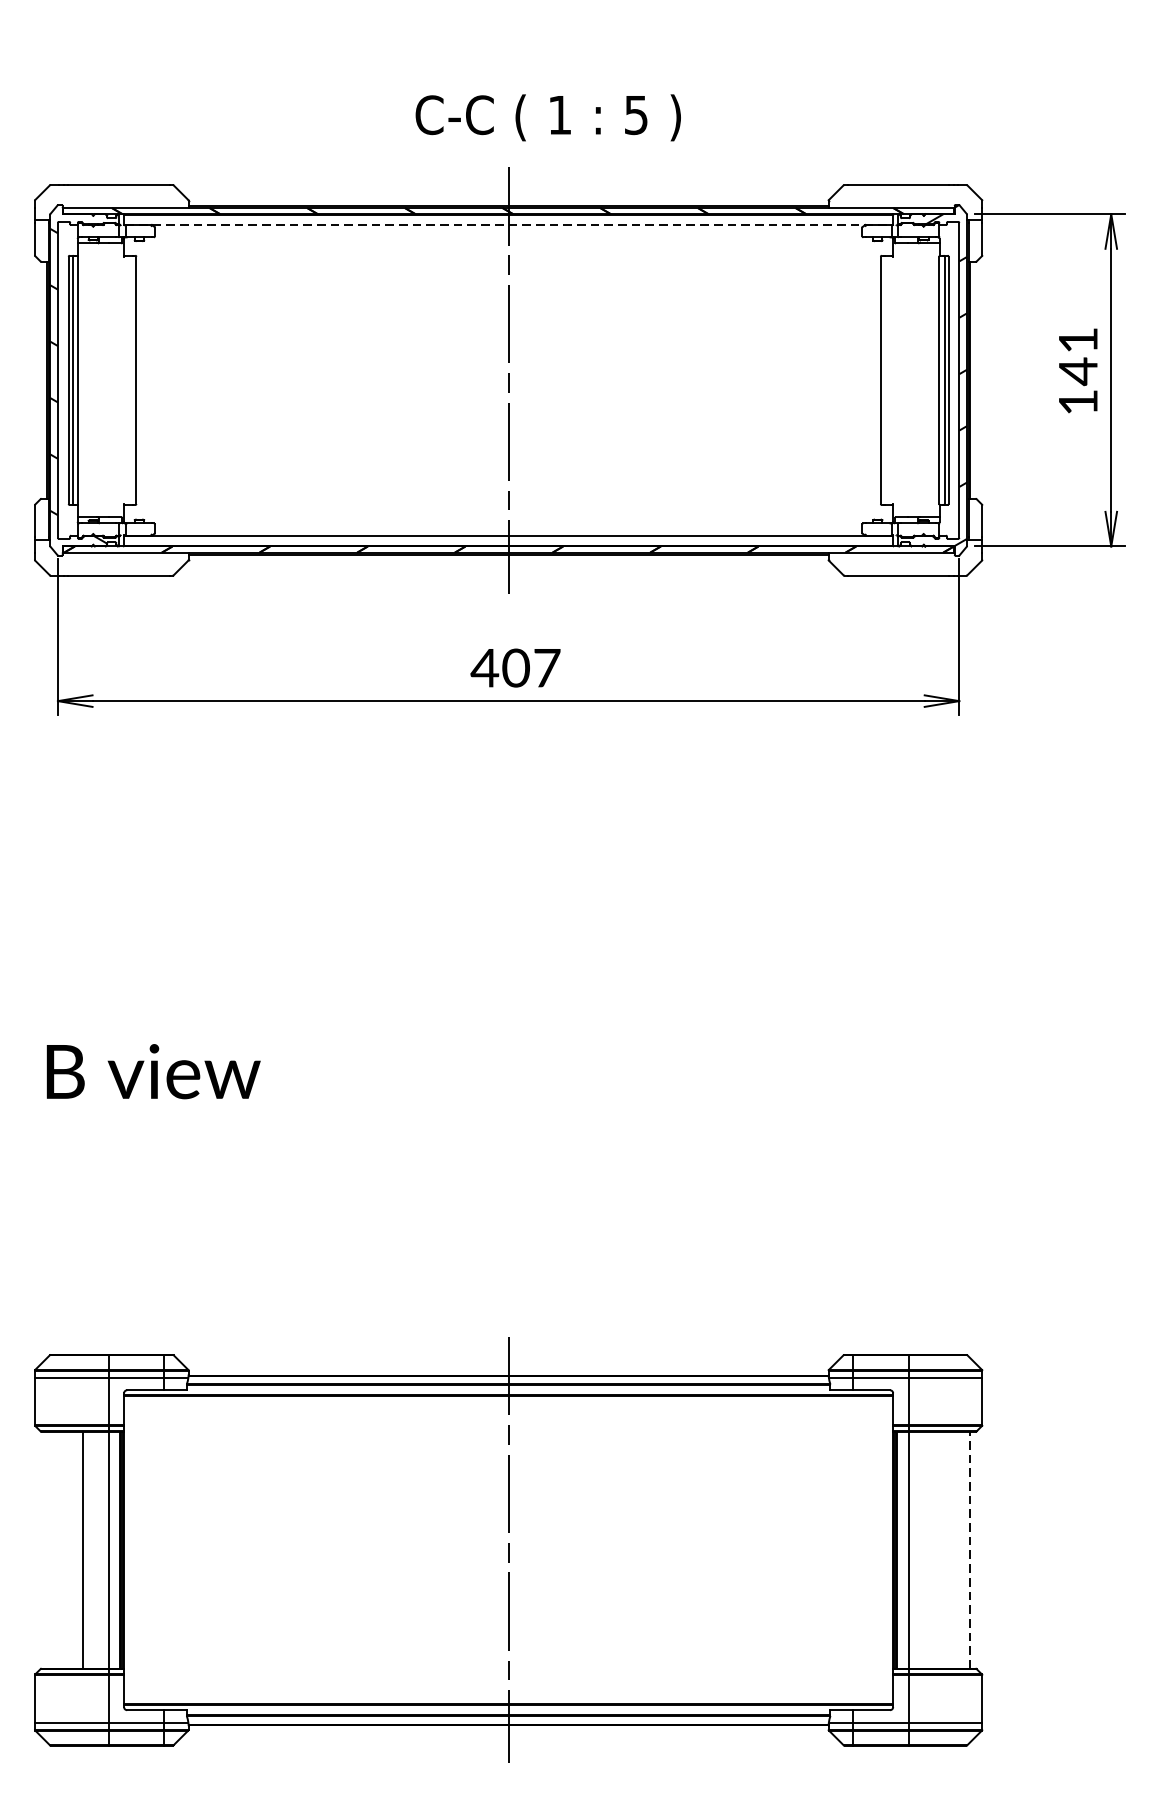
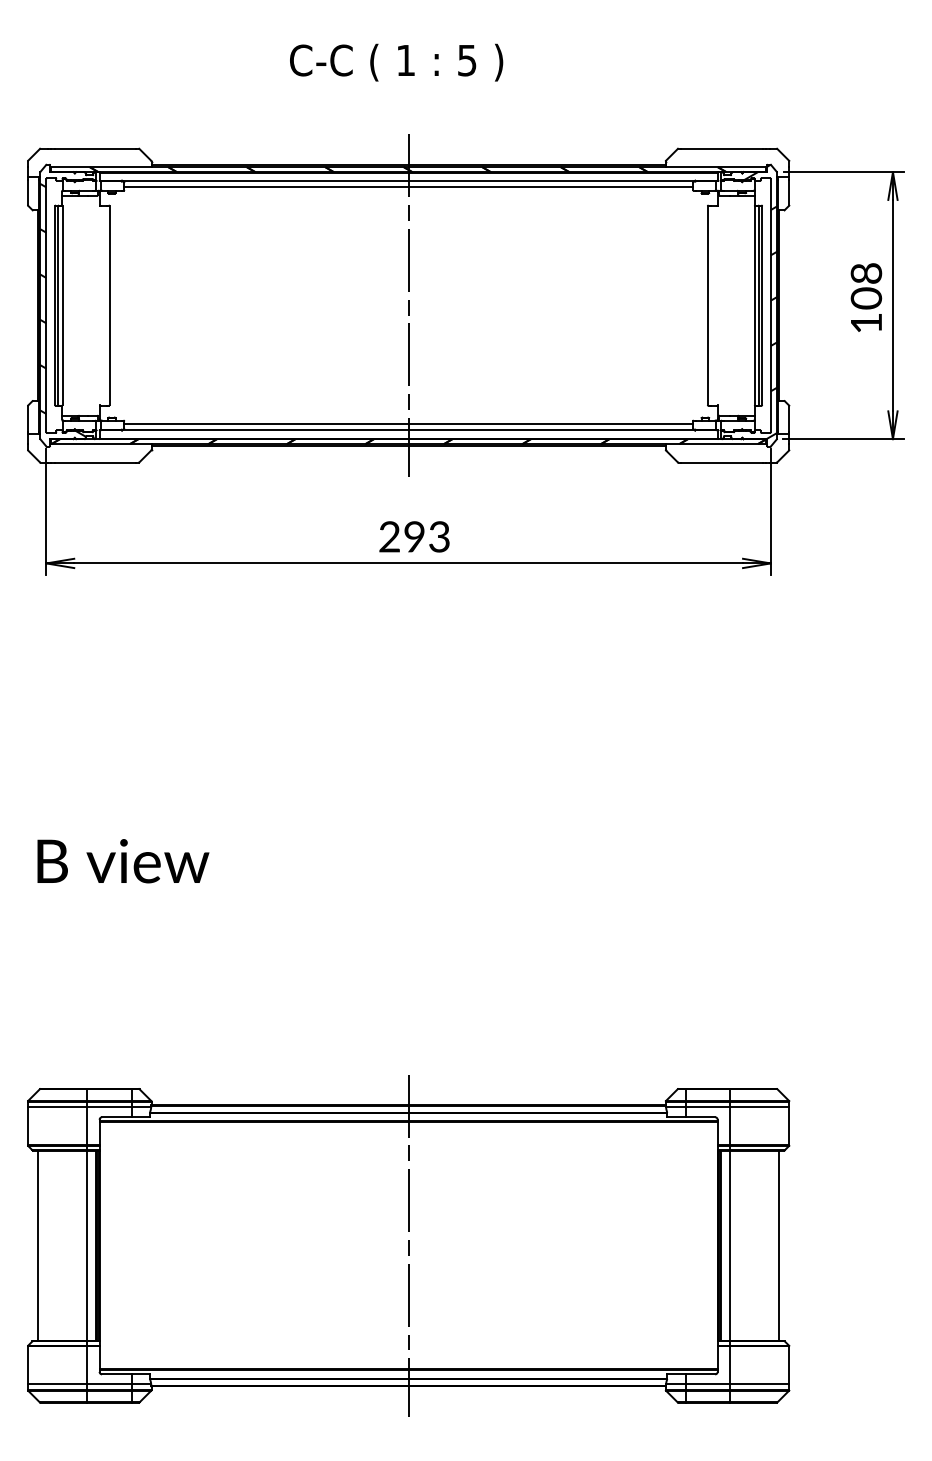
text: (548, 117) -> (396, 62), moved
line: (509, 224) -> (409, 180), dashed -> solid
line: (508, 232) -> (408, 186), added
text: (1078, 356) -> (866, 286), 141 -> 108
line: (508, 528) -> (408, 424), added
text: (515, 667) -> (414, 536), 407 -> 293
line: (82, 1549) -> (37, 1245), moved
line: (970, 1549) -> (779, 1245), dashed -> solid

